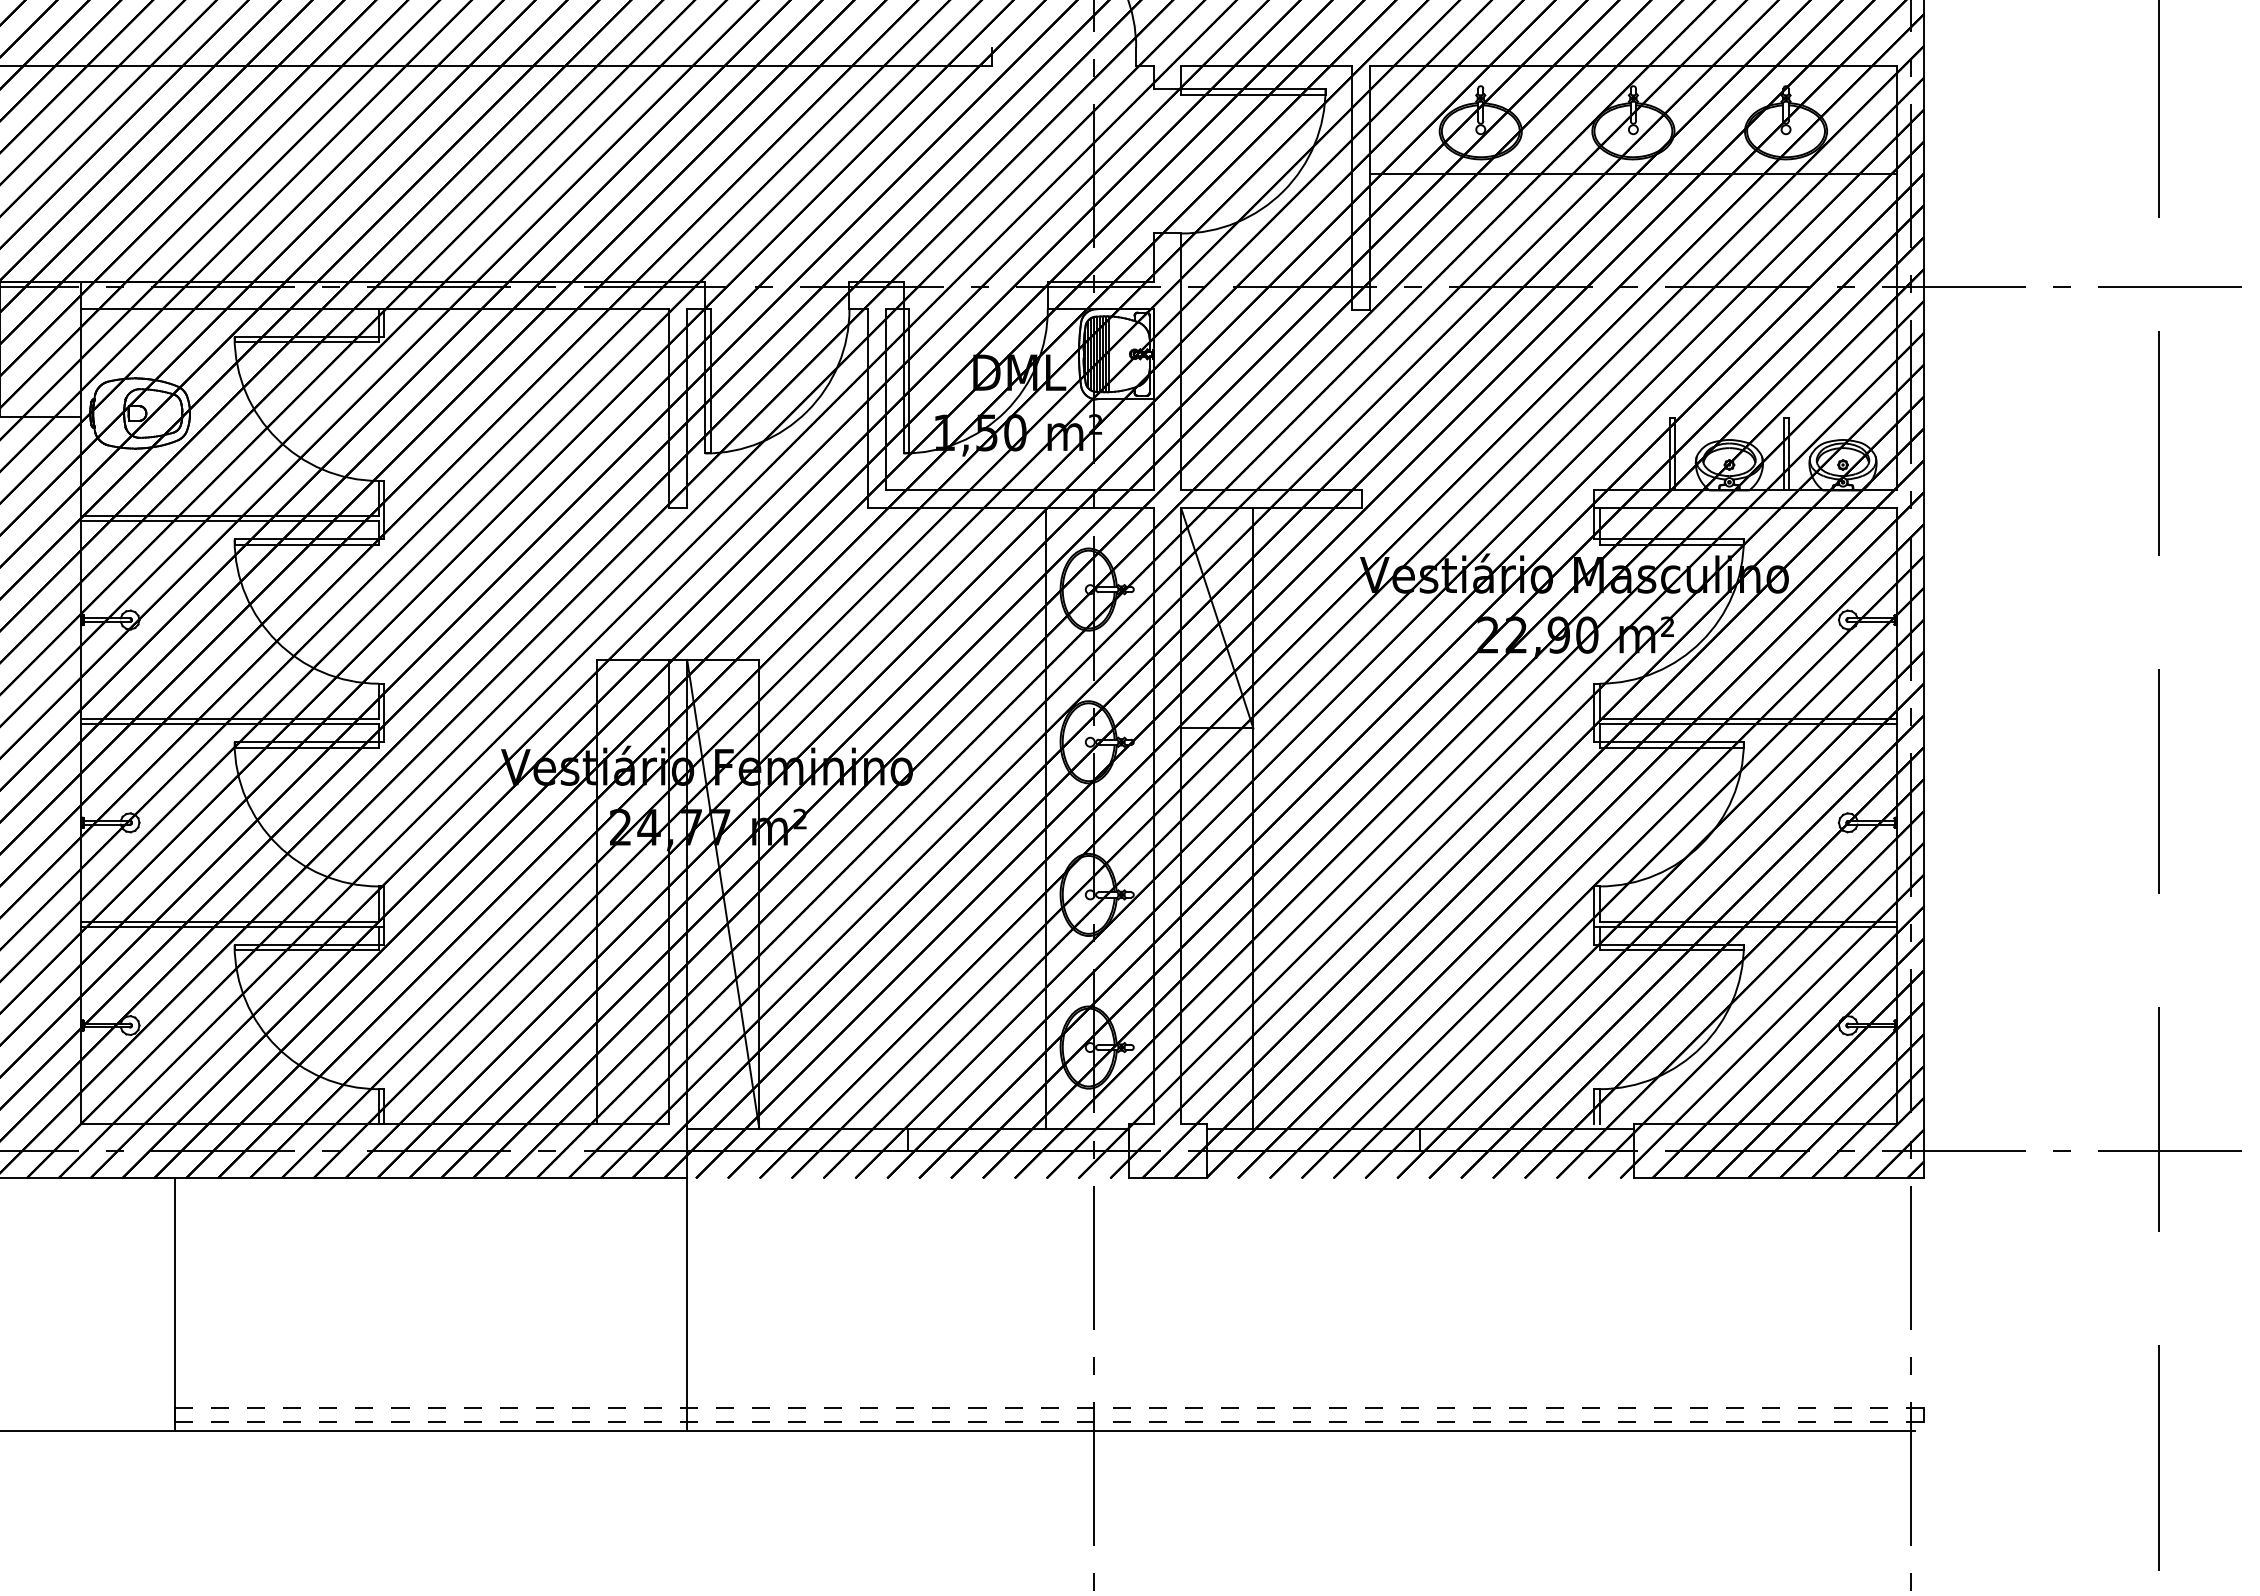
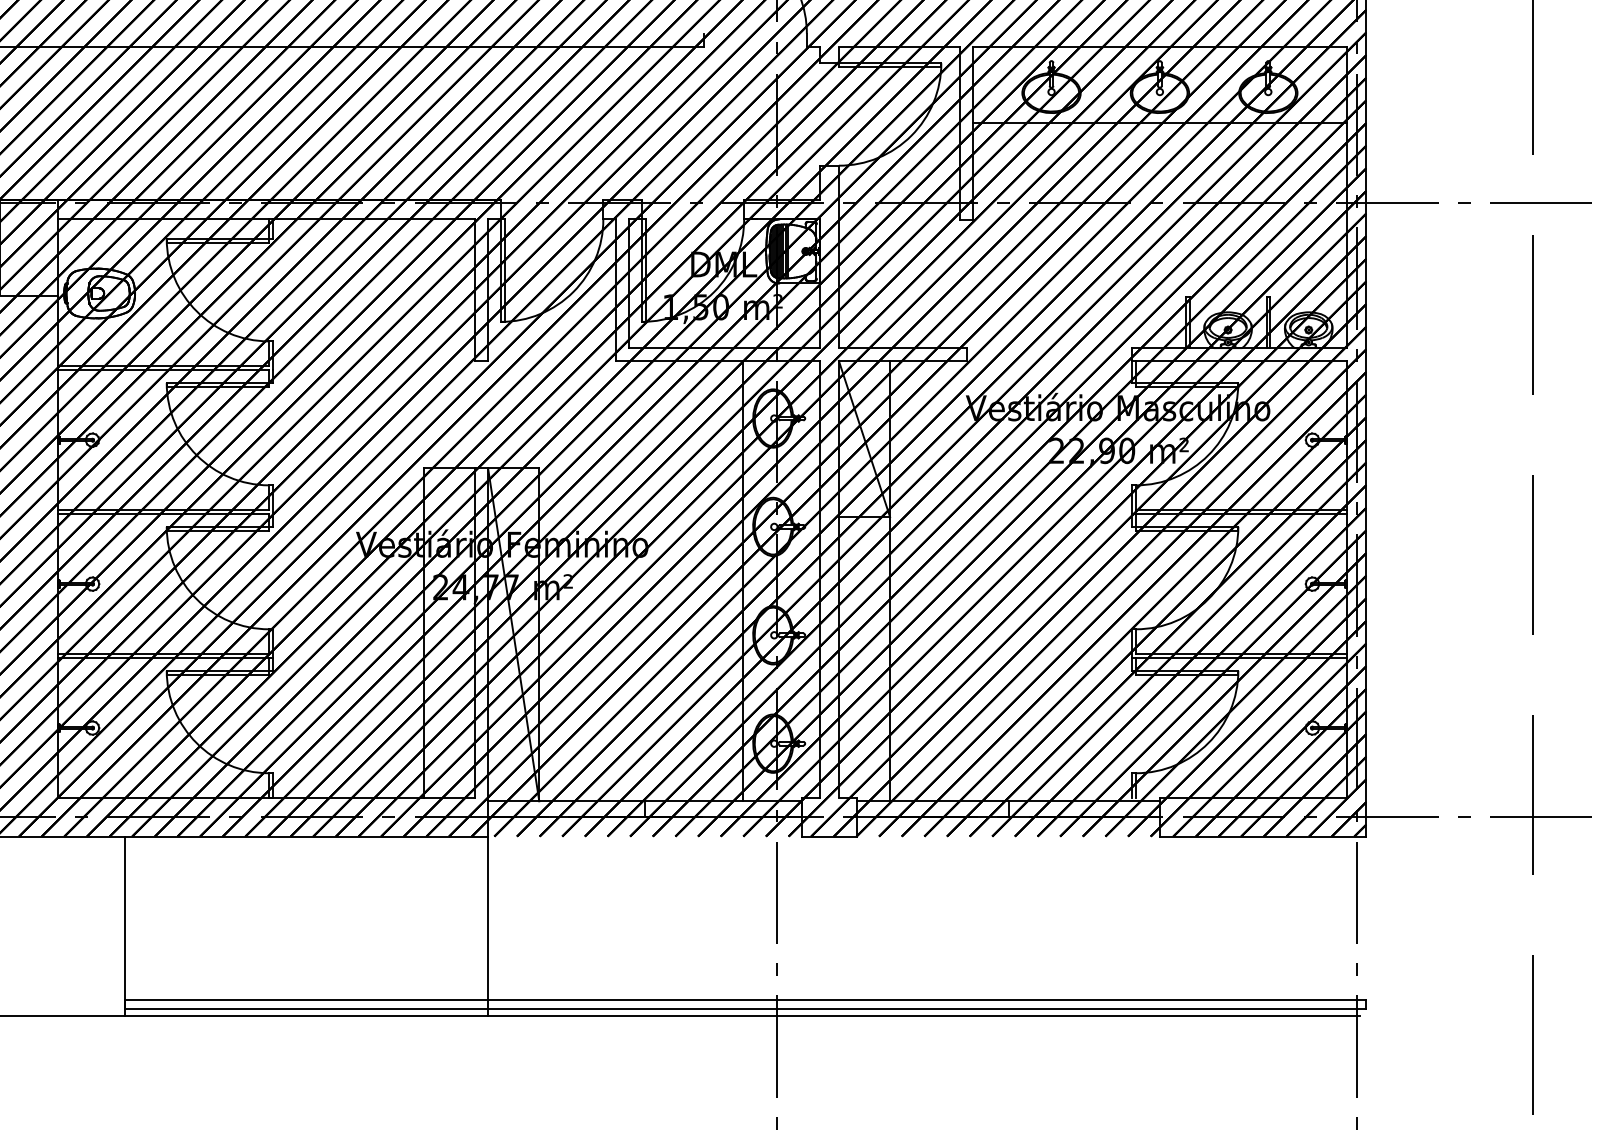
line: (1049, 1408) -> (745, 999), dashed -> solid
line: (1049, 1421) -> (745, 1009), dashed -> solid

